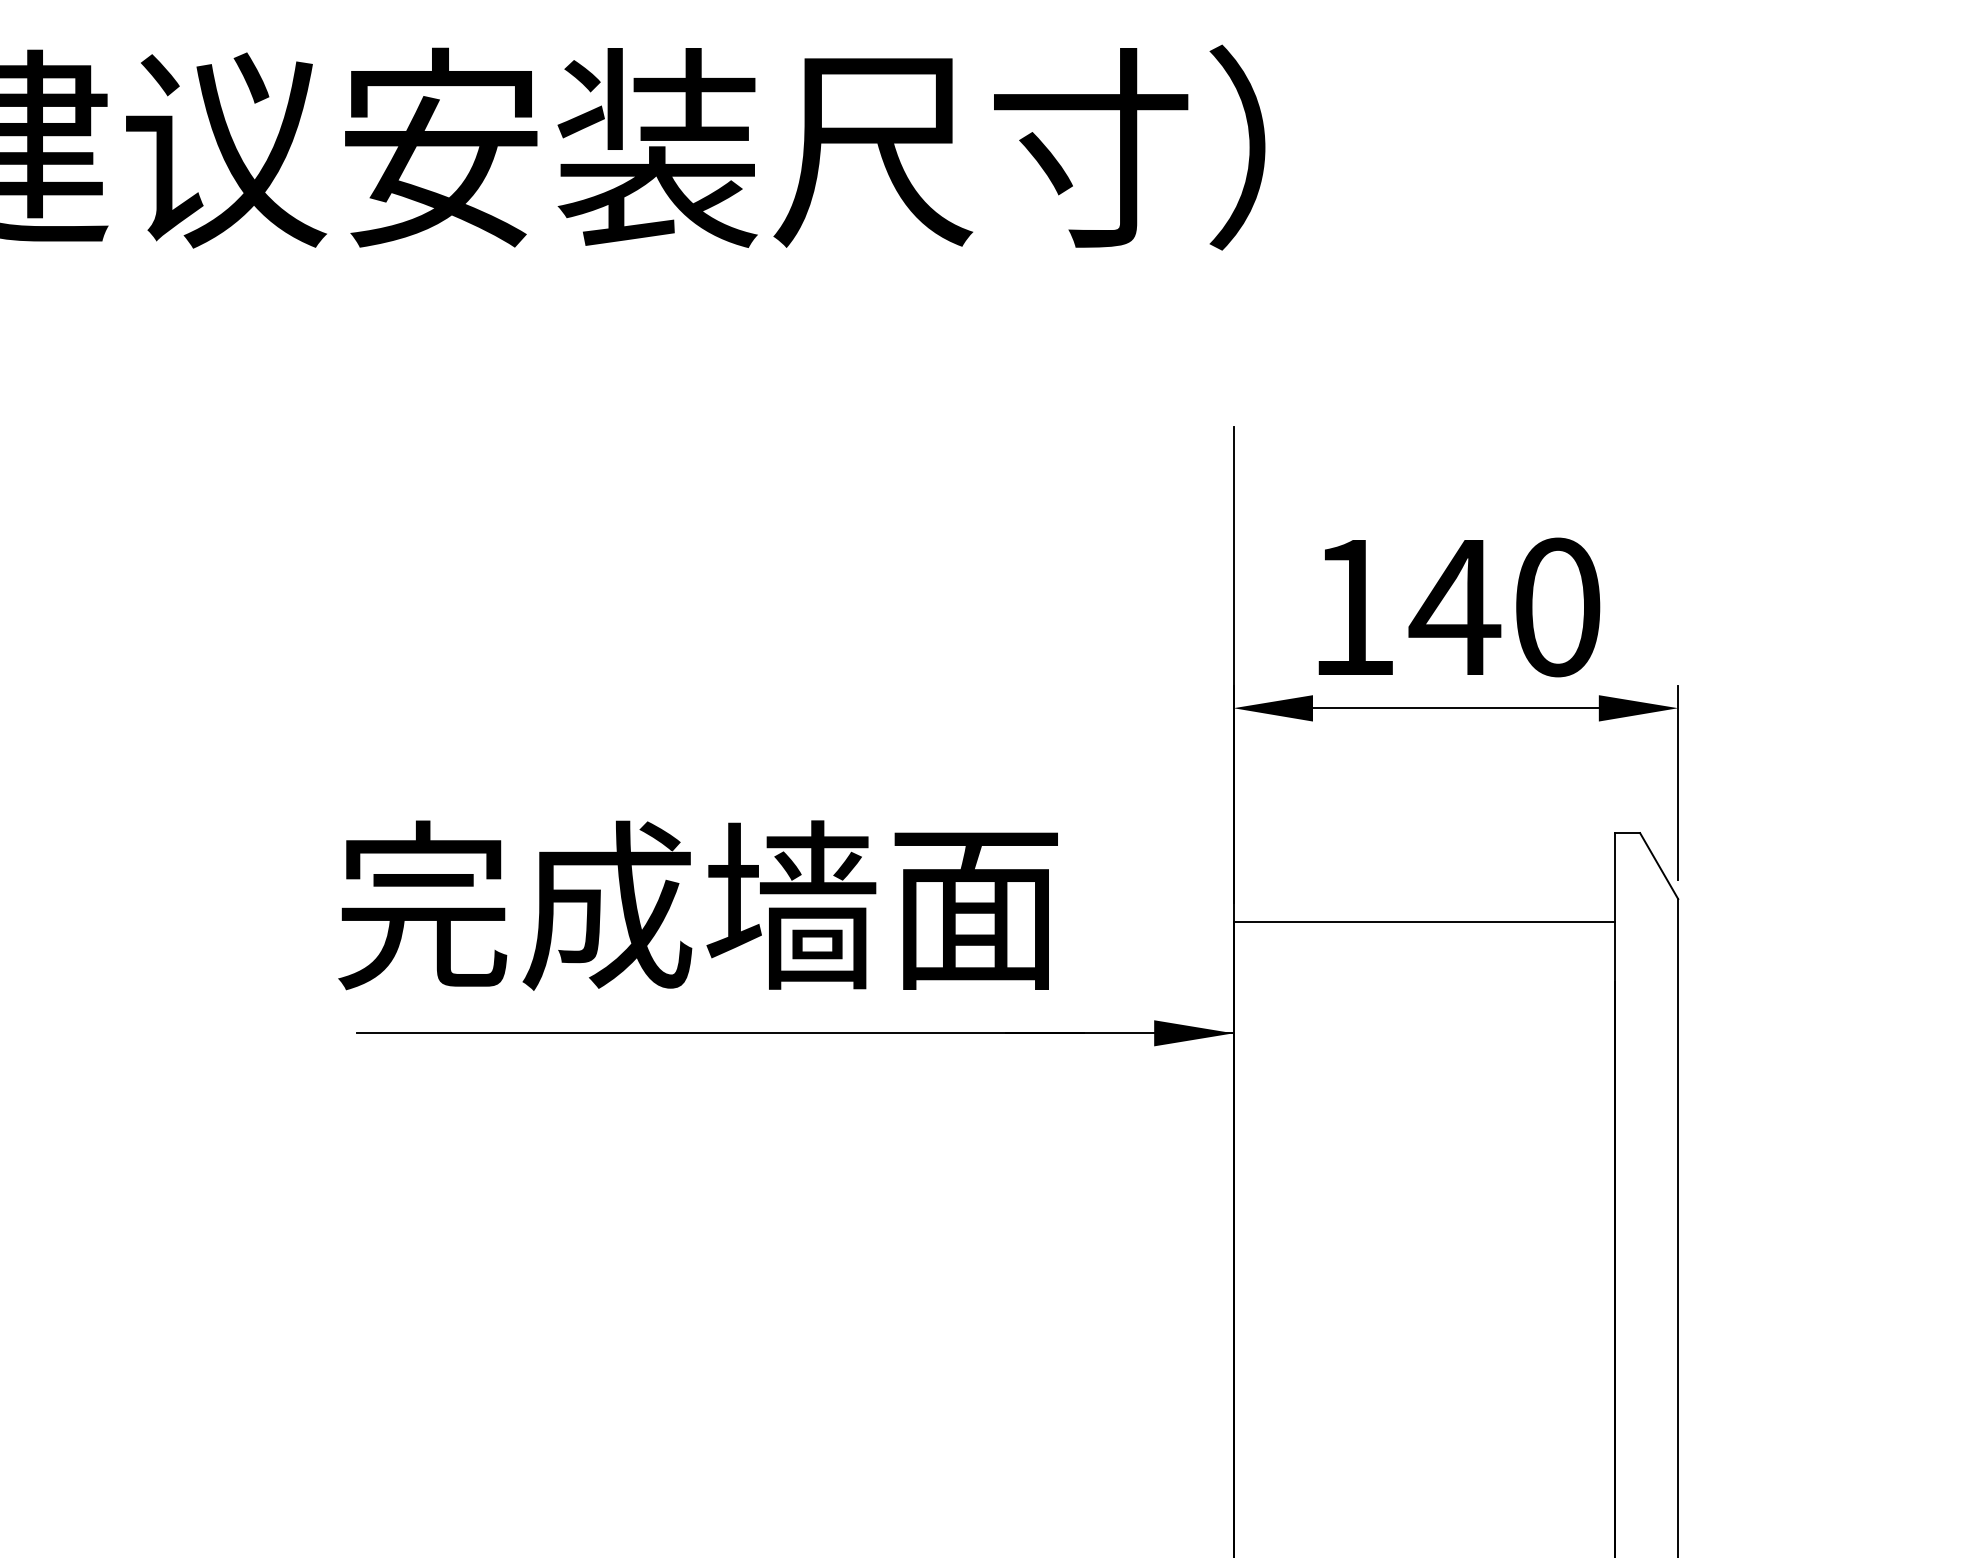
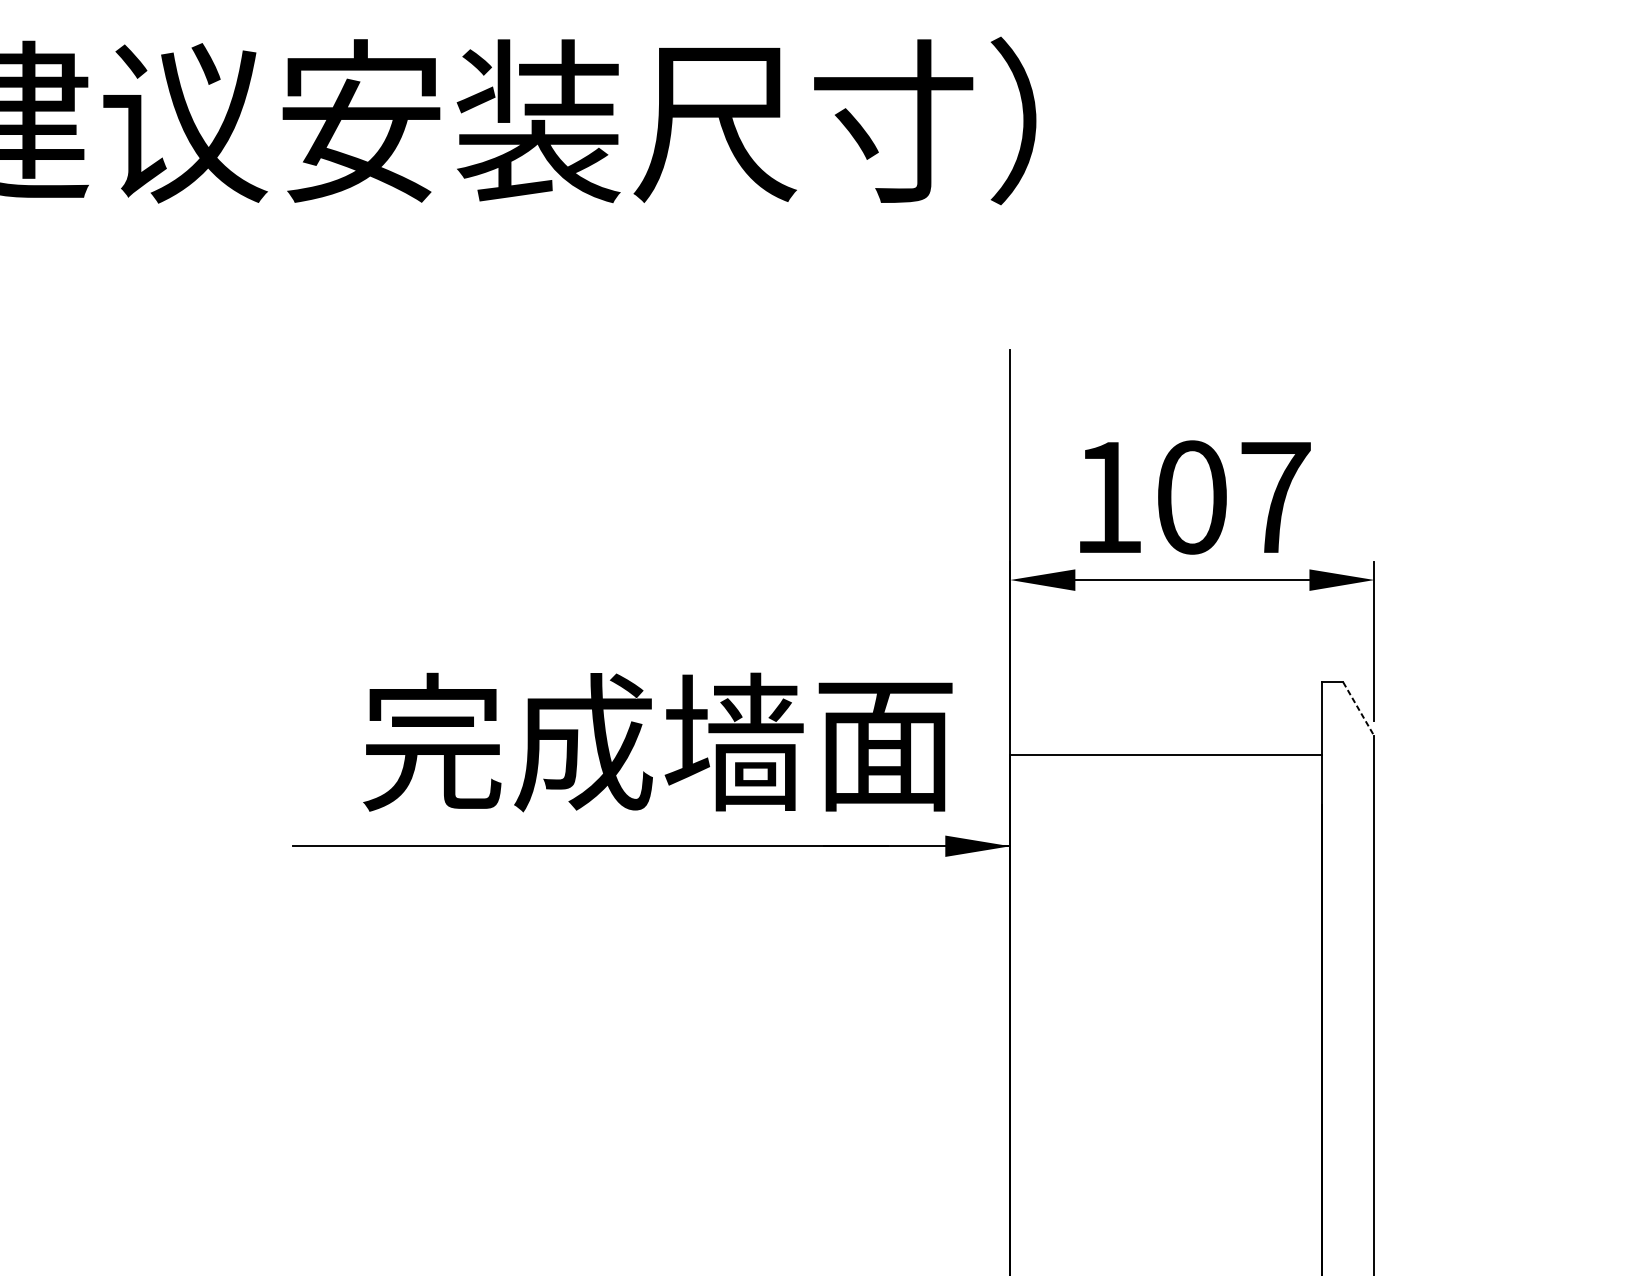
text: (1504, 607) -> (1232, 497), 140 -> 107
line: (1659, 866) -> (1359, 709), solid -> dashed
text: (697, 905) -> (657, 742), moved

